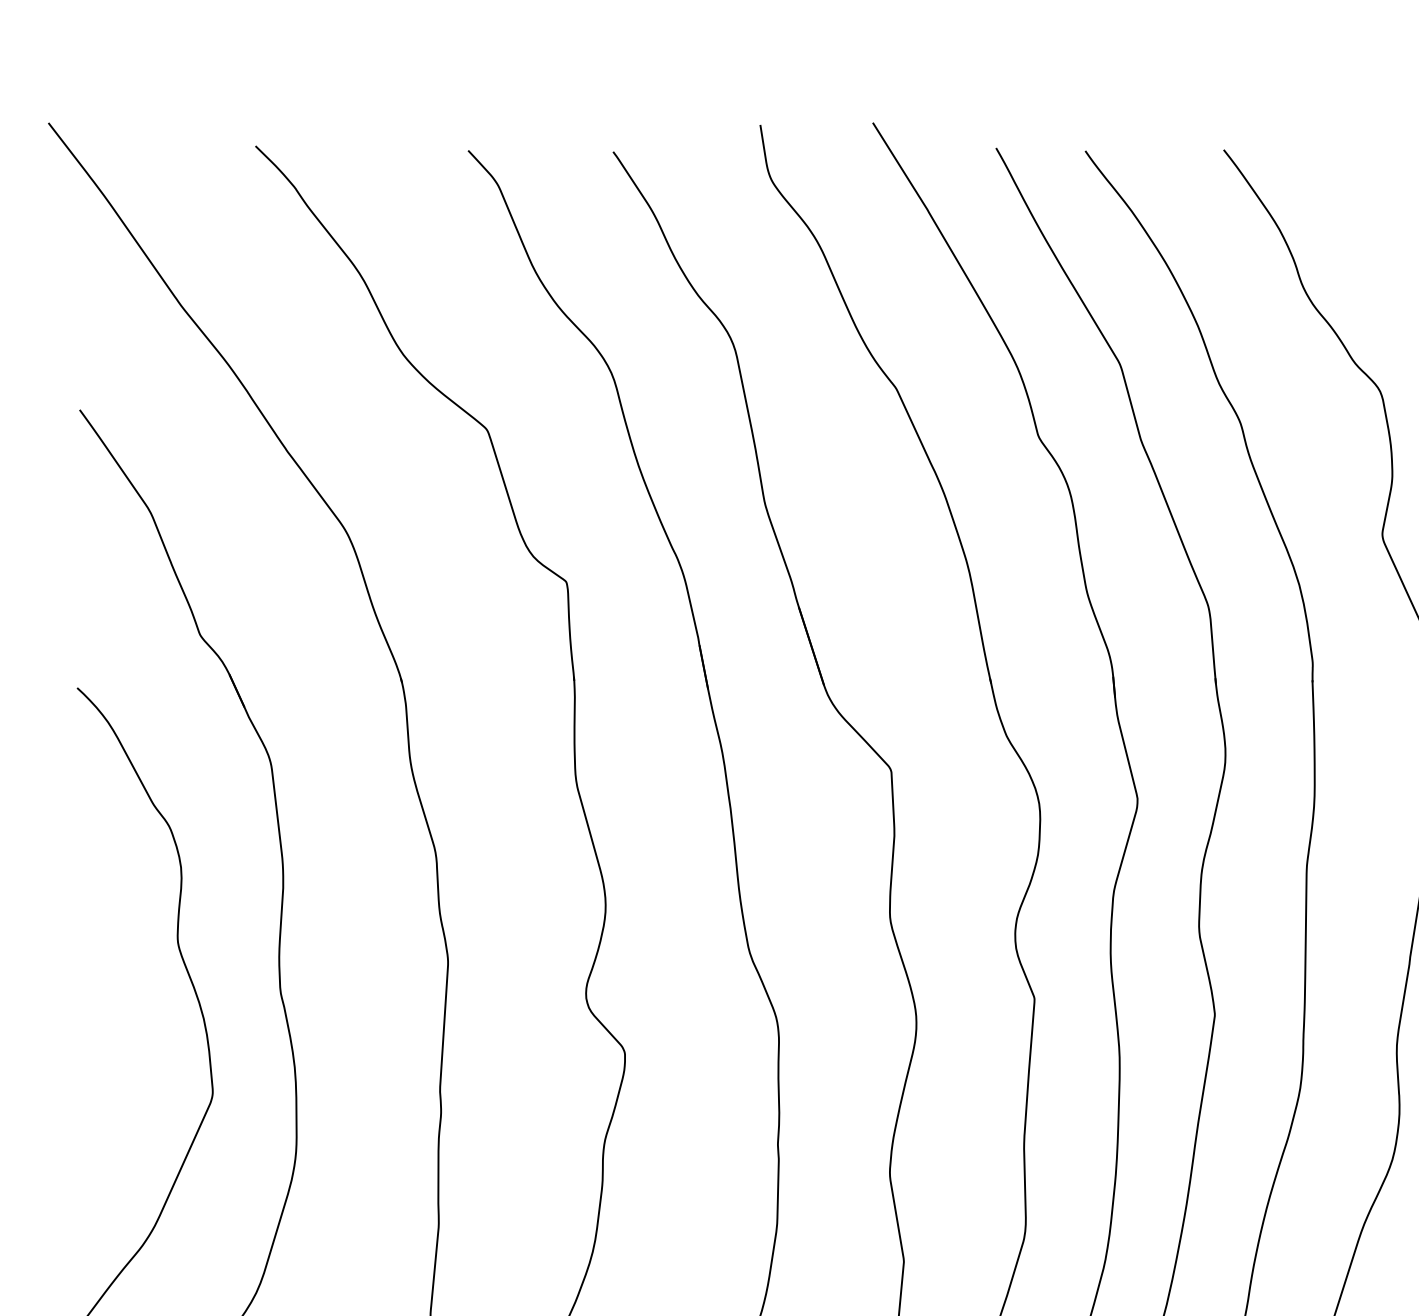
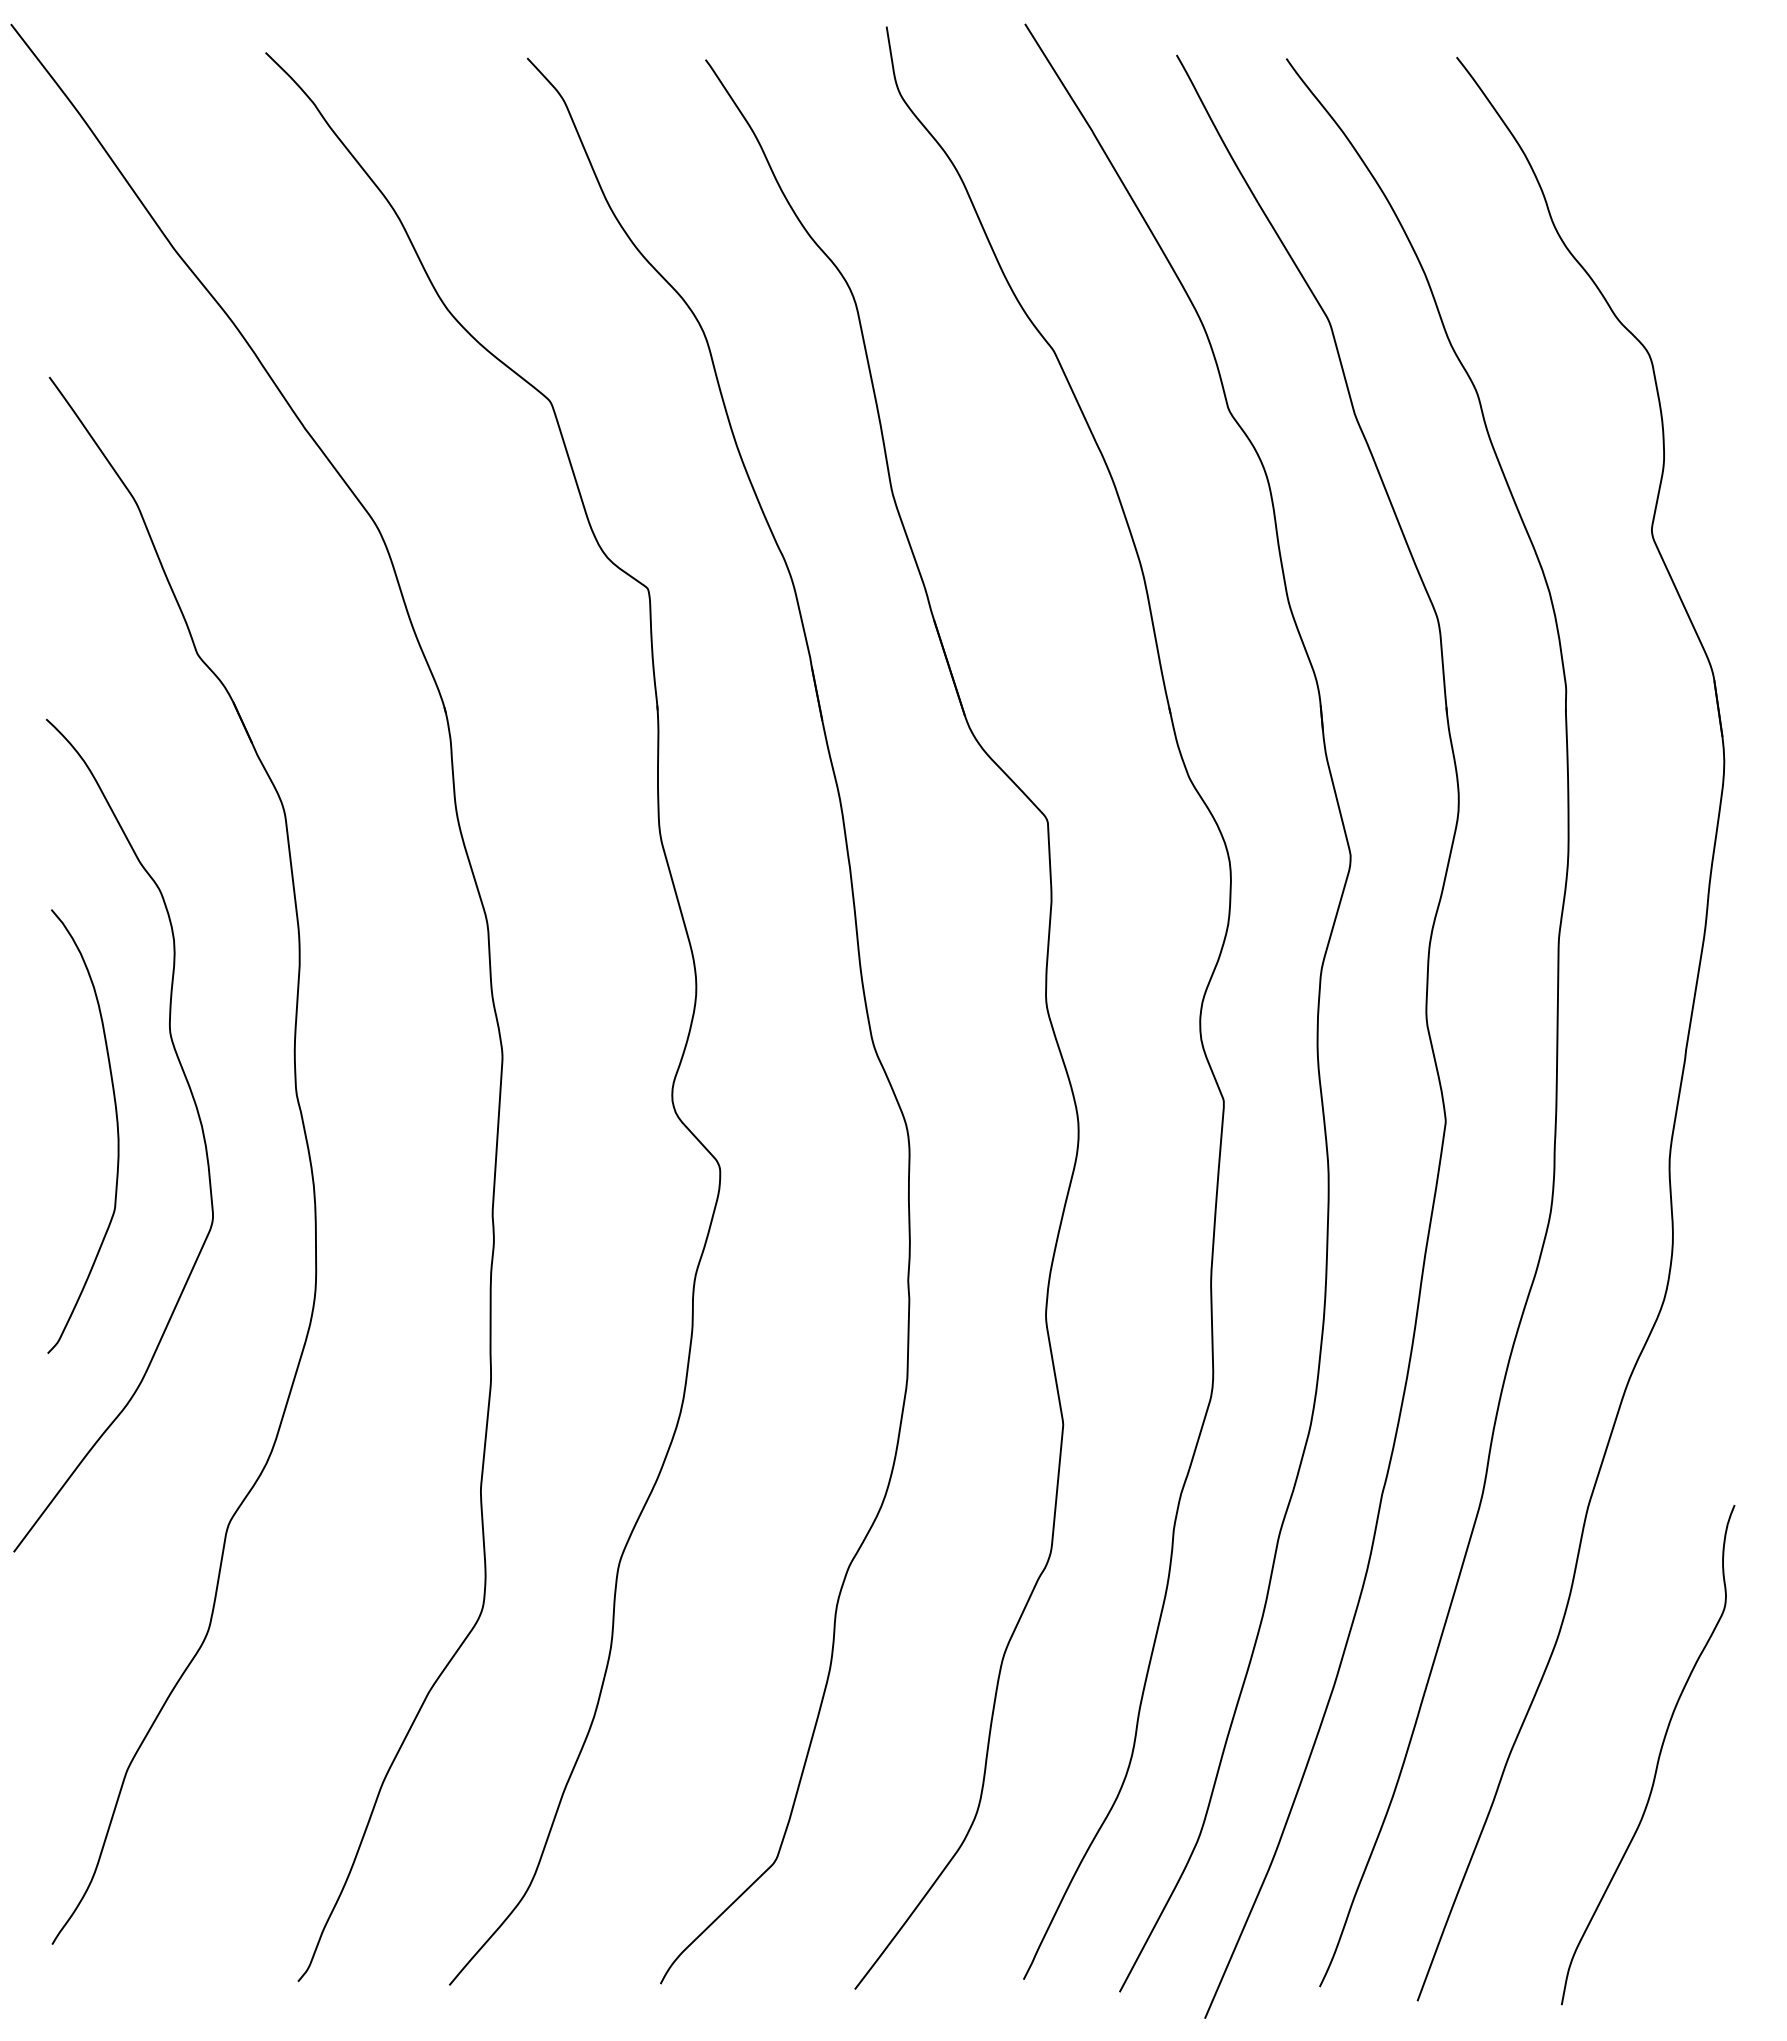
curve: (134, 1019) -> (116, 1126), added

